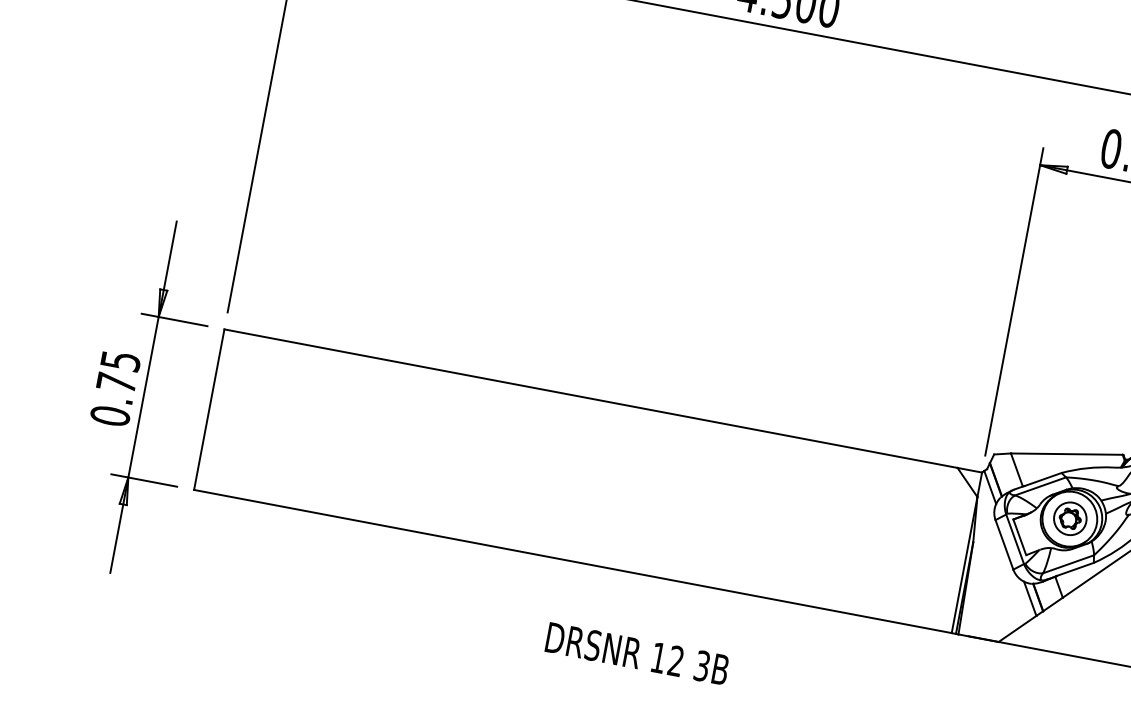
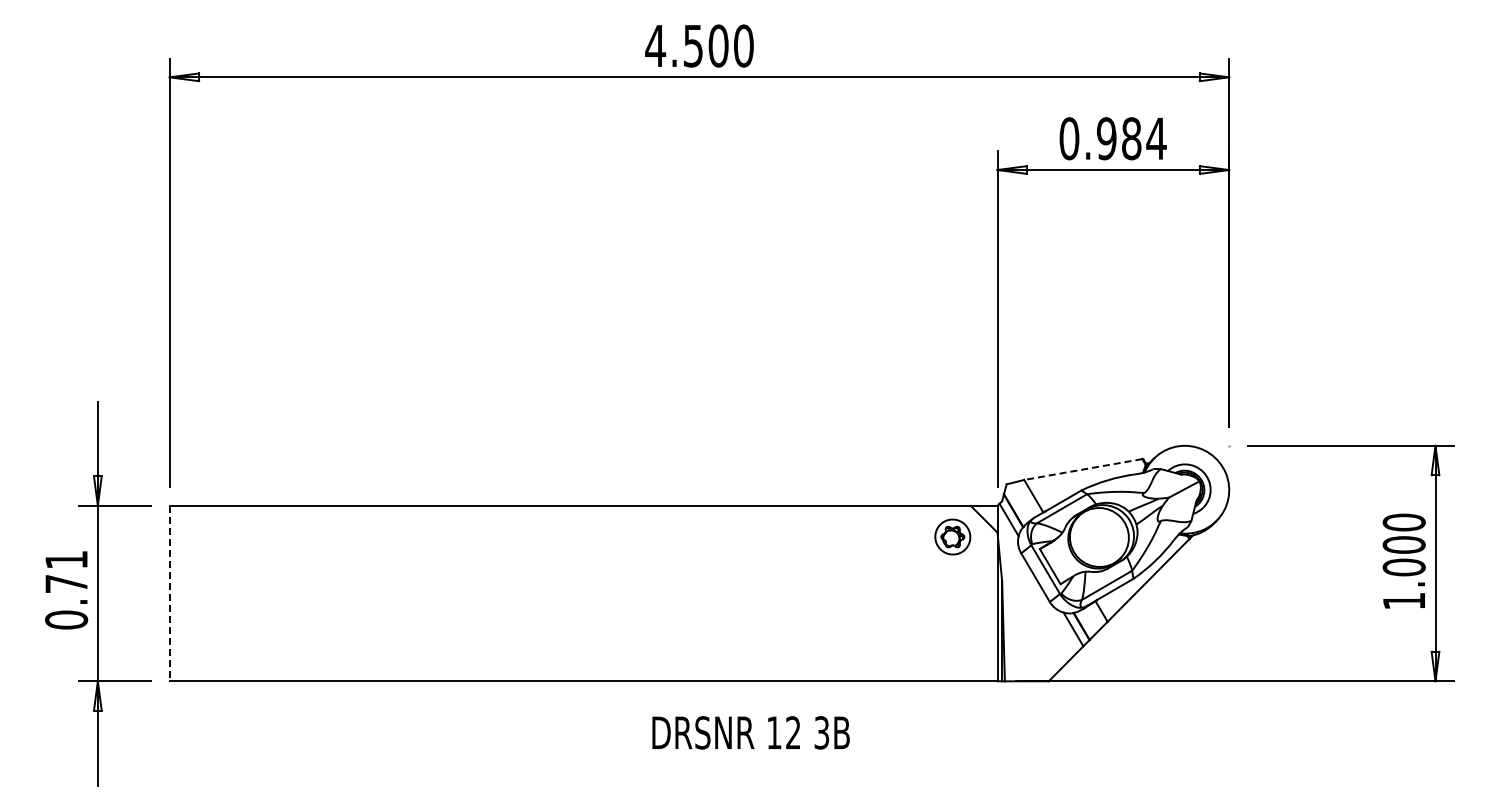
text: (120, 360) -> (66, 559), 0.75 -> 0.71
line: (209, 409) -> (169, 593), solid -> dashed
line: (1067, 454) -> (1083, 469), solid -> dashed
part: (1070, 518) -> (952, 536), moved
text: (636, 653) -> (750, 732), moved

